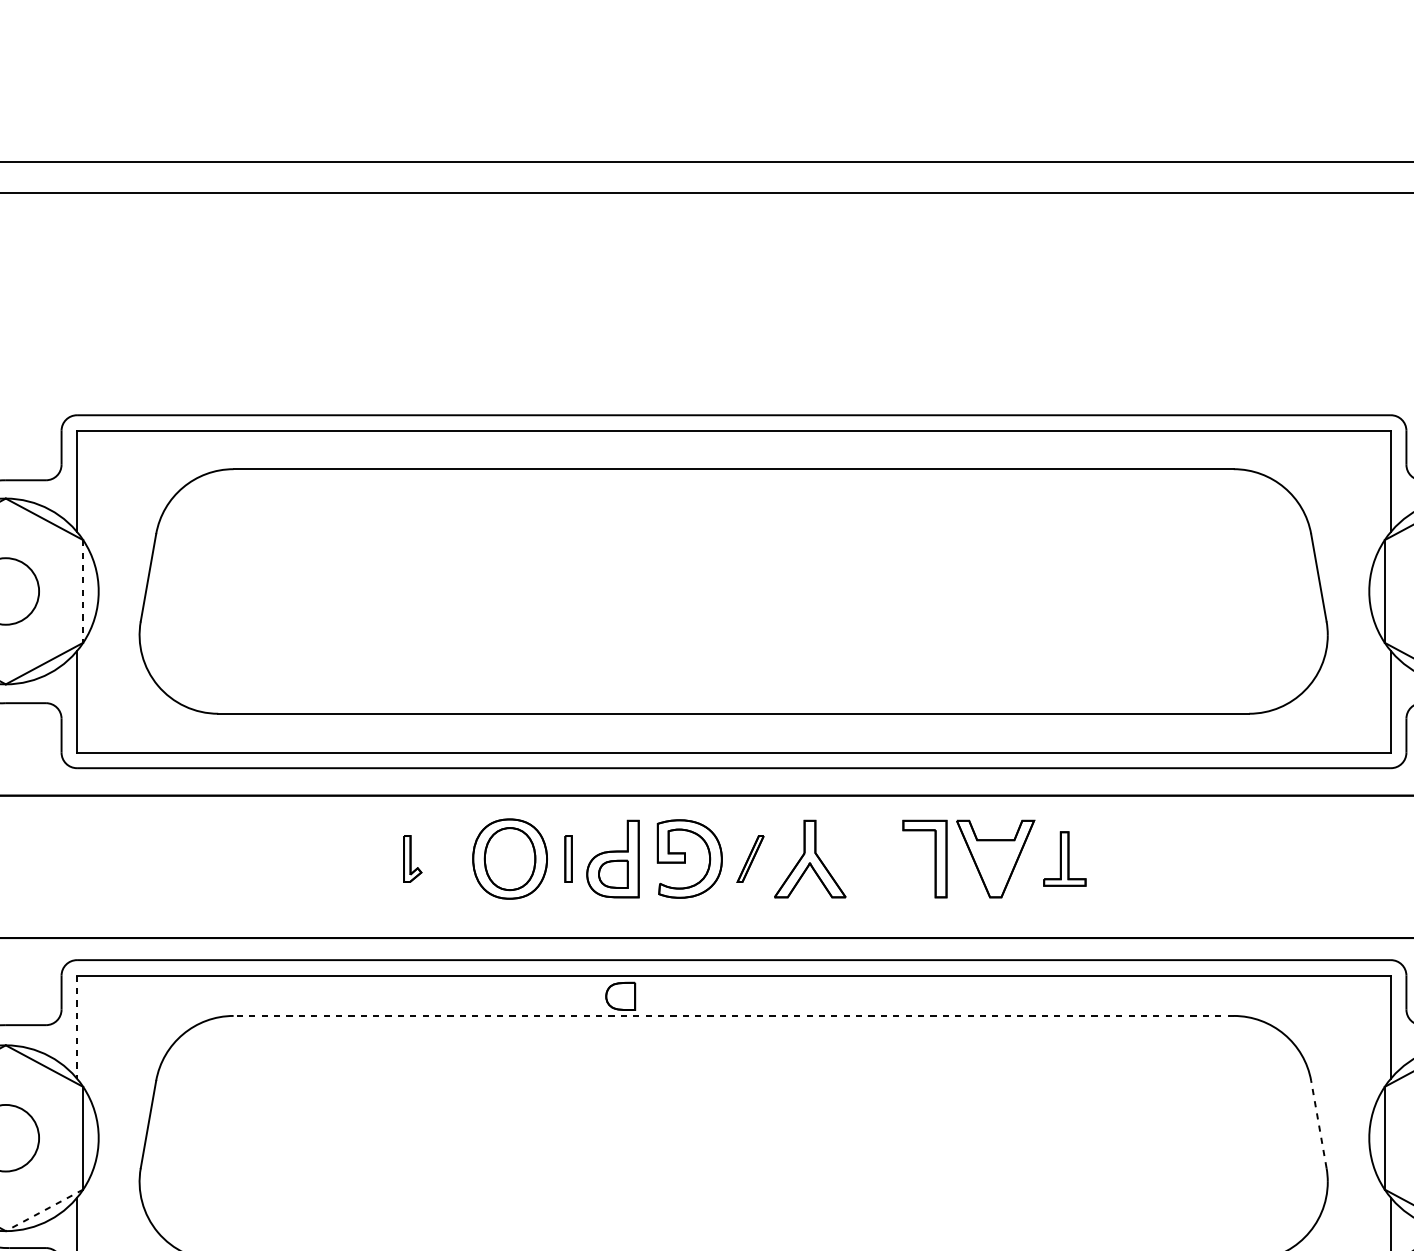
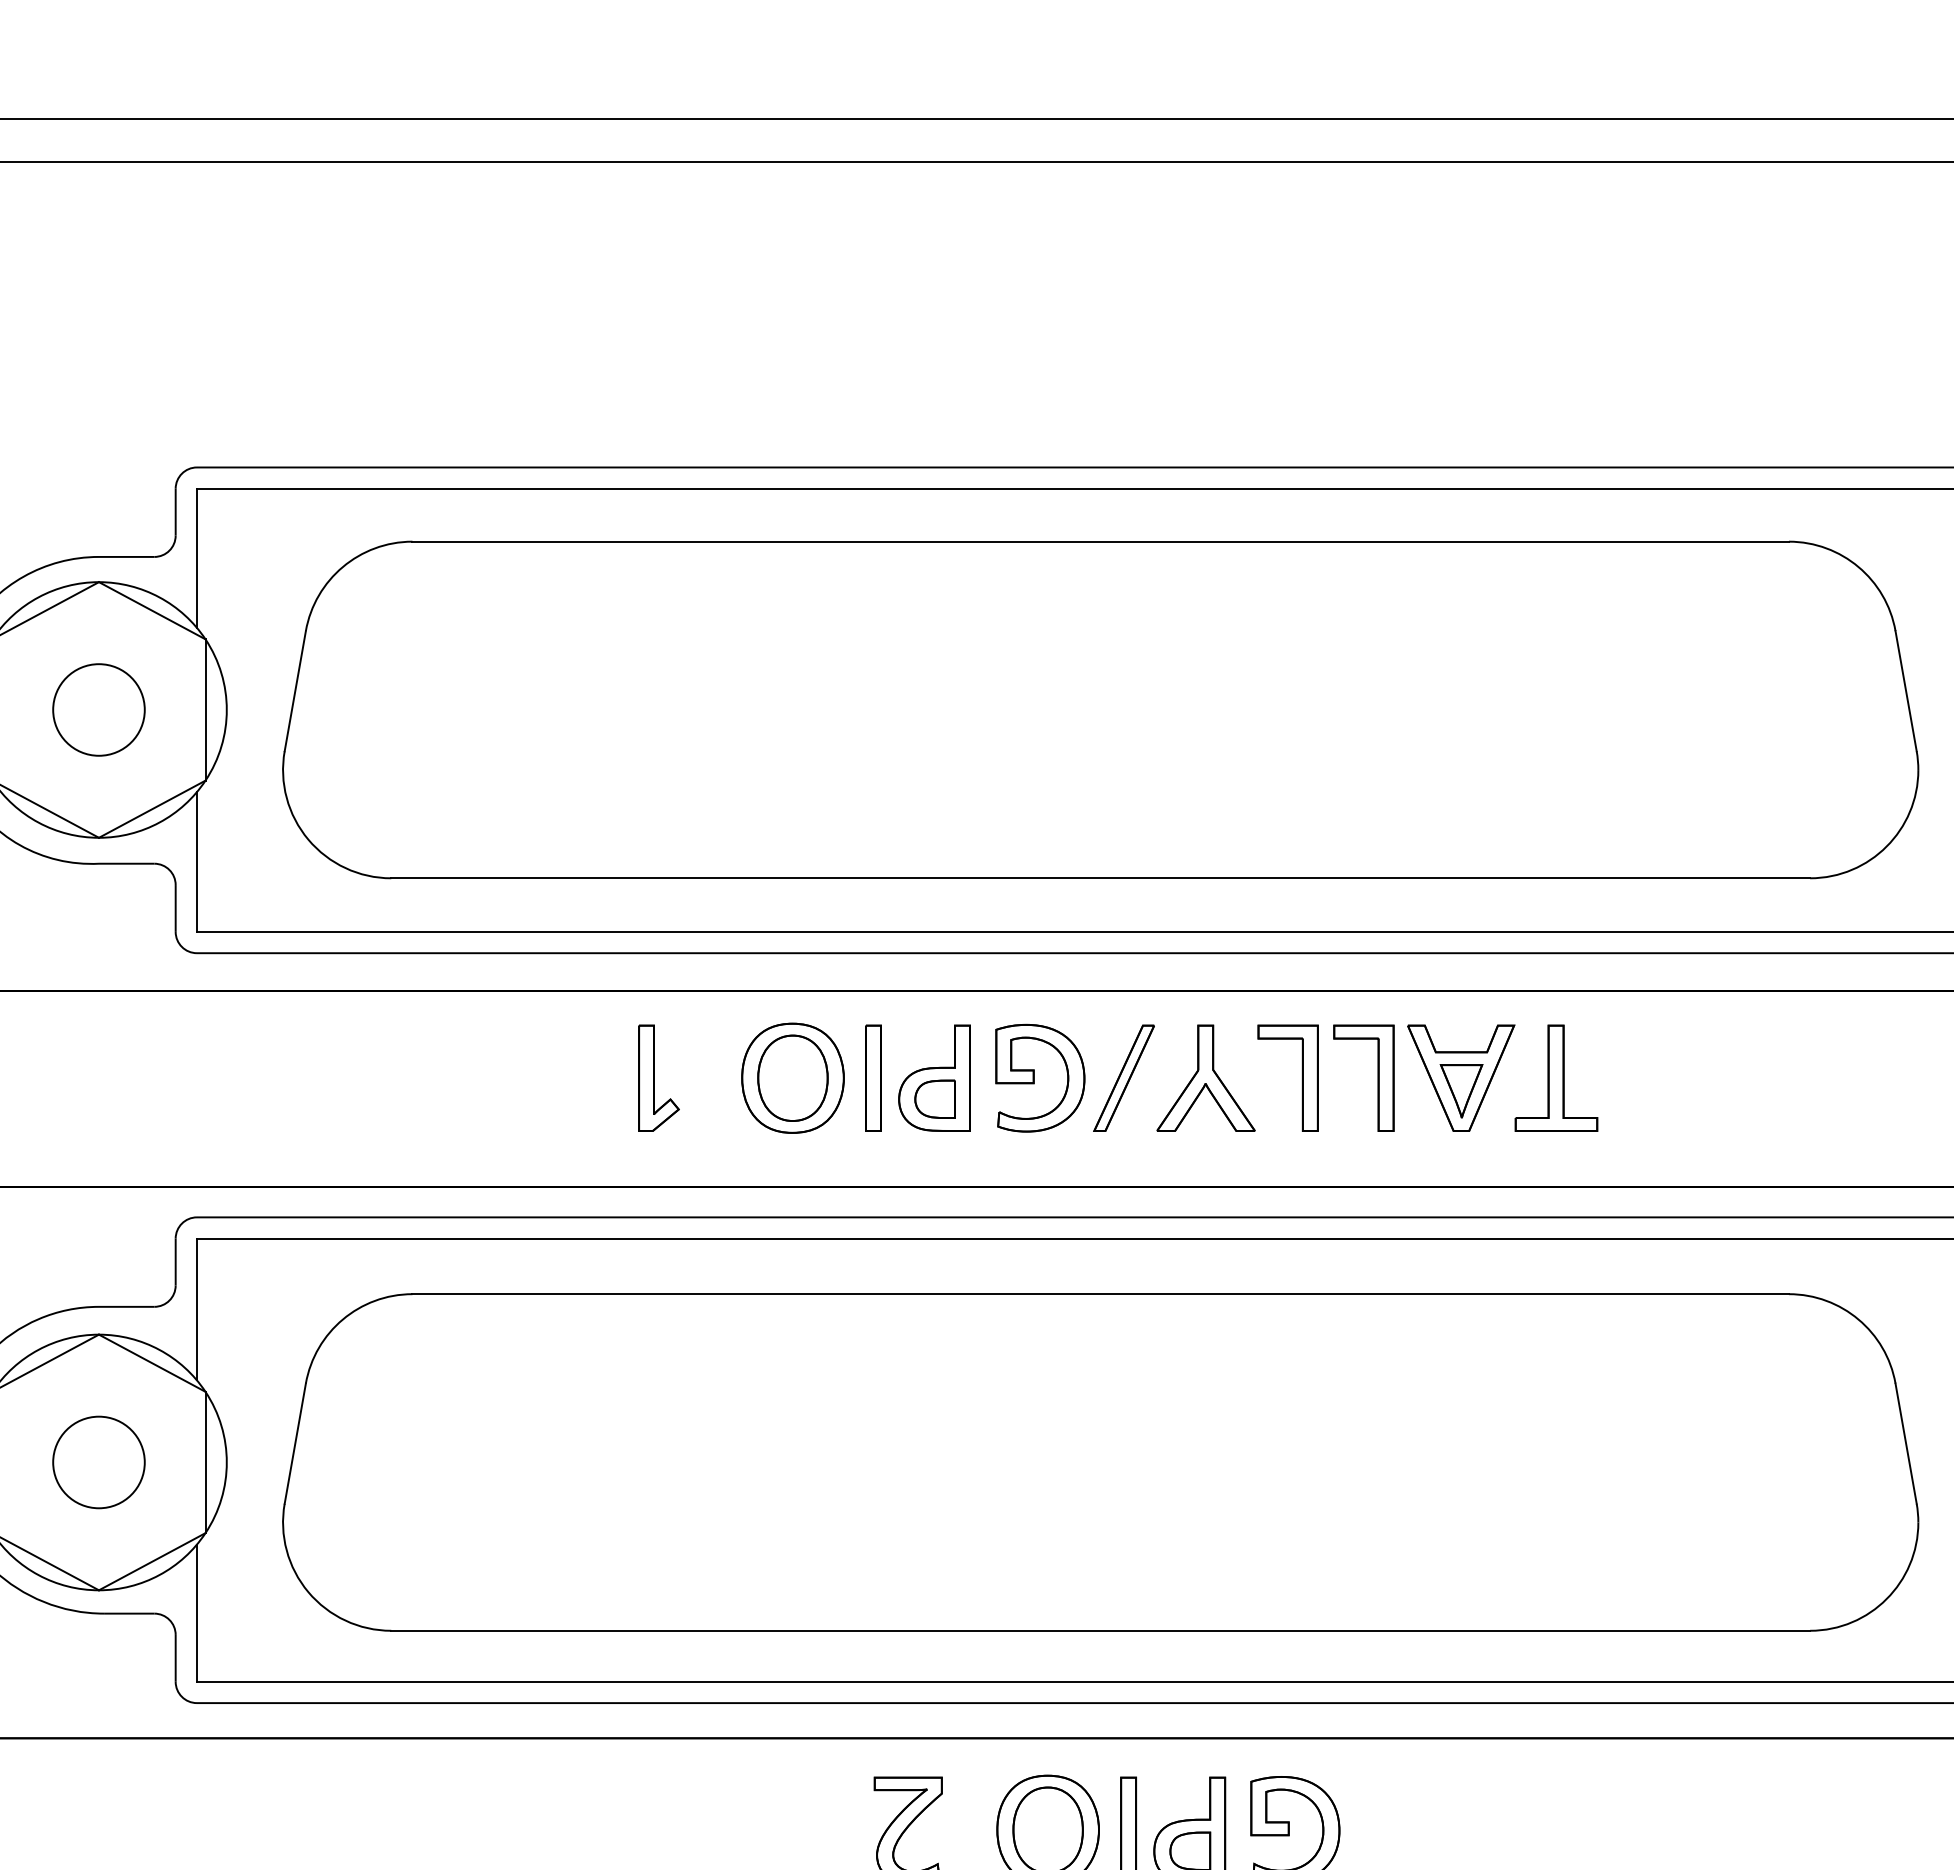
line: (83, 591) -> (205, 709), dashed -> solid
part: (412, 858) -> (658, 1077), size x1.67
part: (568, 858) -> (873, 1077), size x1.67
part: (750, 858) -> (1123, 1077), size x1.67
part: (879, 858) -> (1301, 1077), added
part: (1064, 858) -> (1556, 1077), size x1.43
part: (995, 868) -> (1461, 1091), added
part: (620, 995) -> (944, 1266), removed
line: (733, 1016) -> (1100, 1294), dashed -> solid
line: (76, 1027) -> (196, 1309), dashed -> solid
line: (1319, 1124) -> (1906, 1443), dashed -> solid
line: (43, 1210) -> (151, 1561), dashed -> solid

